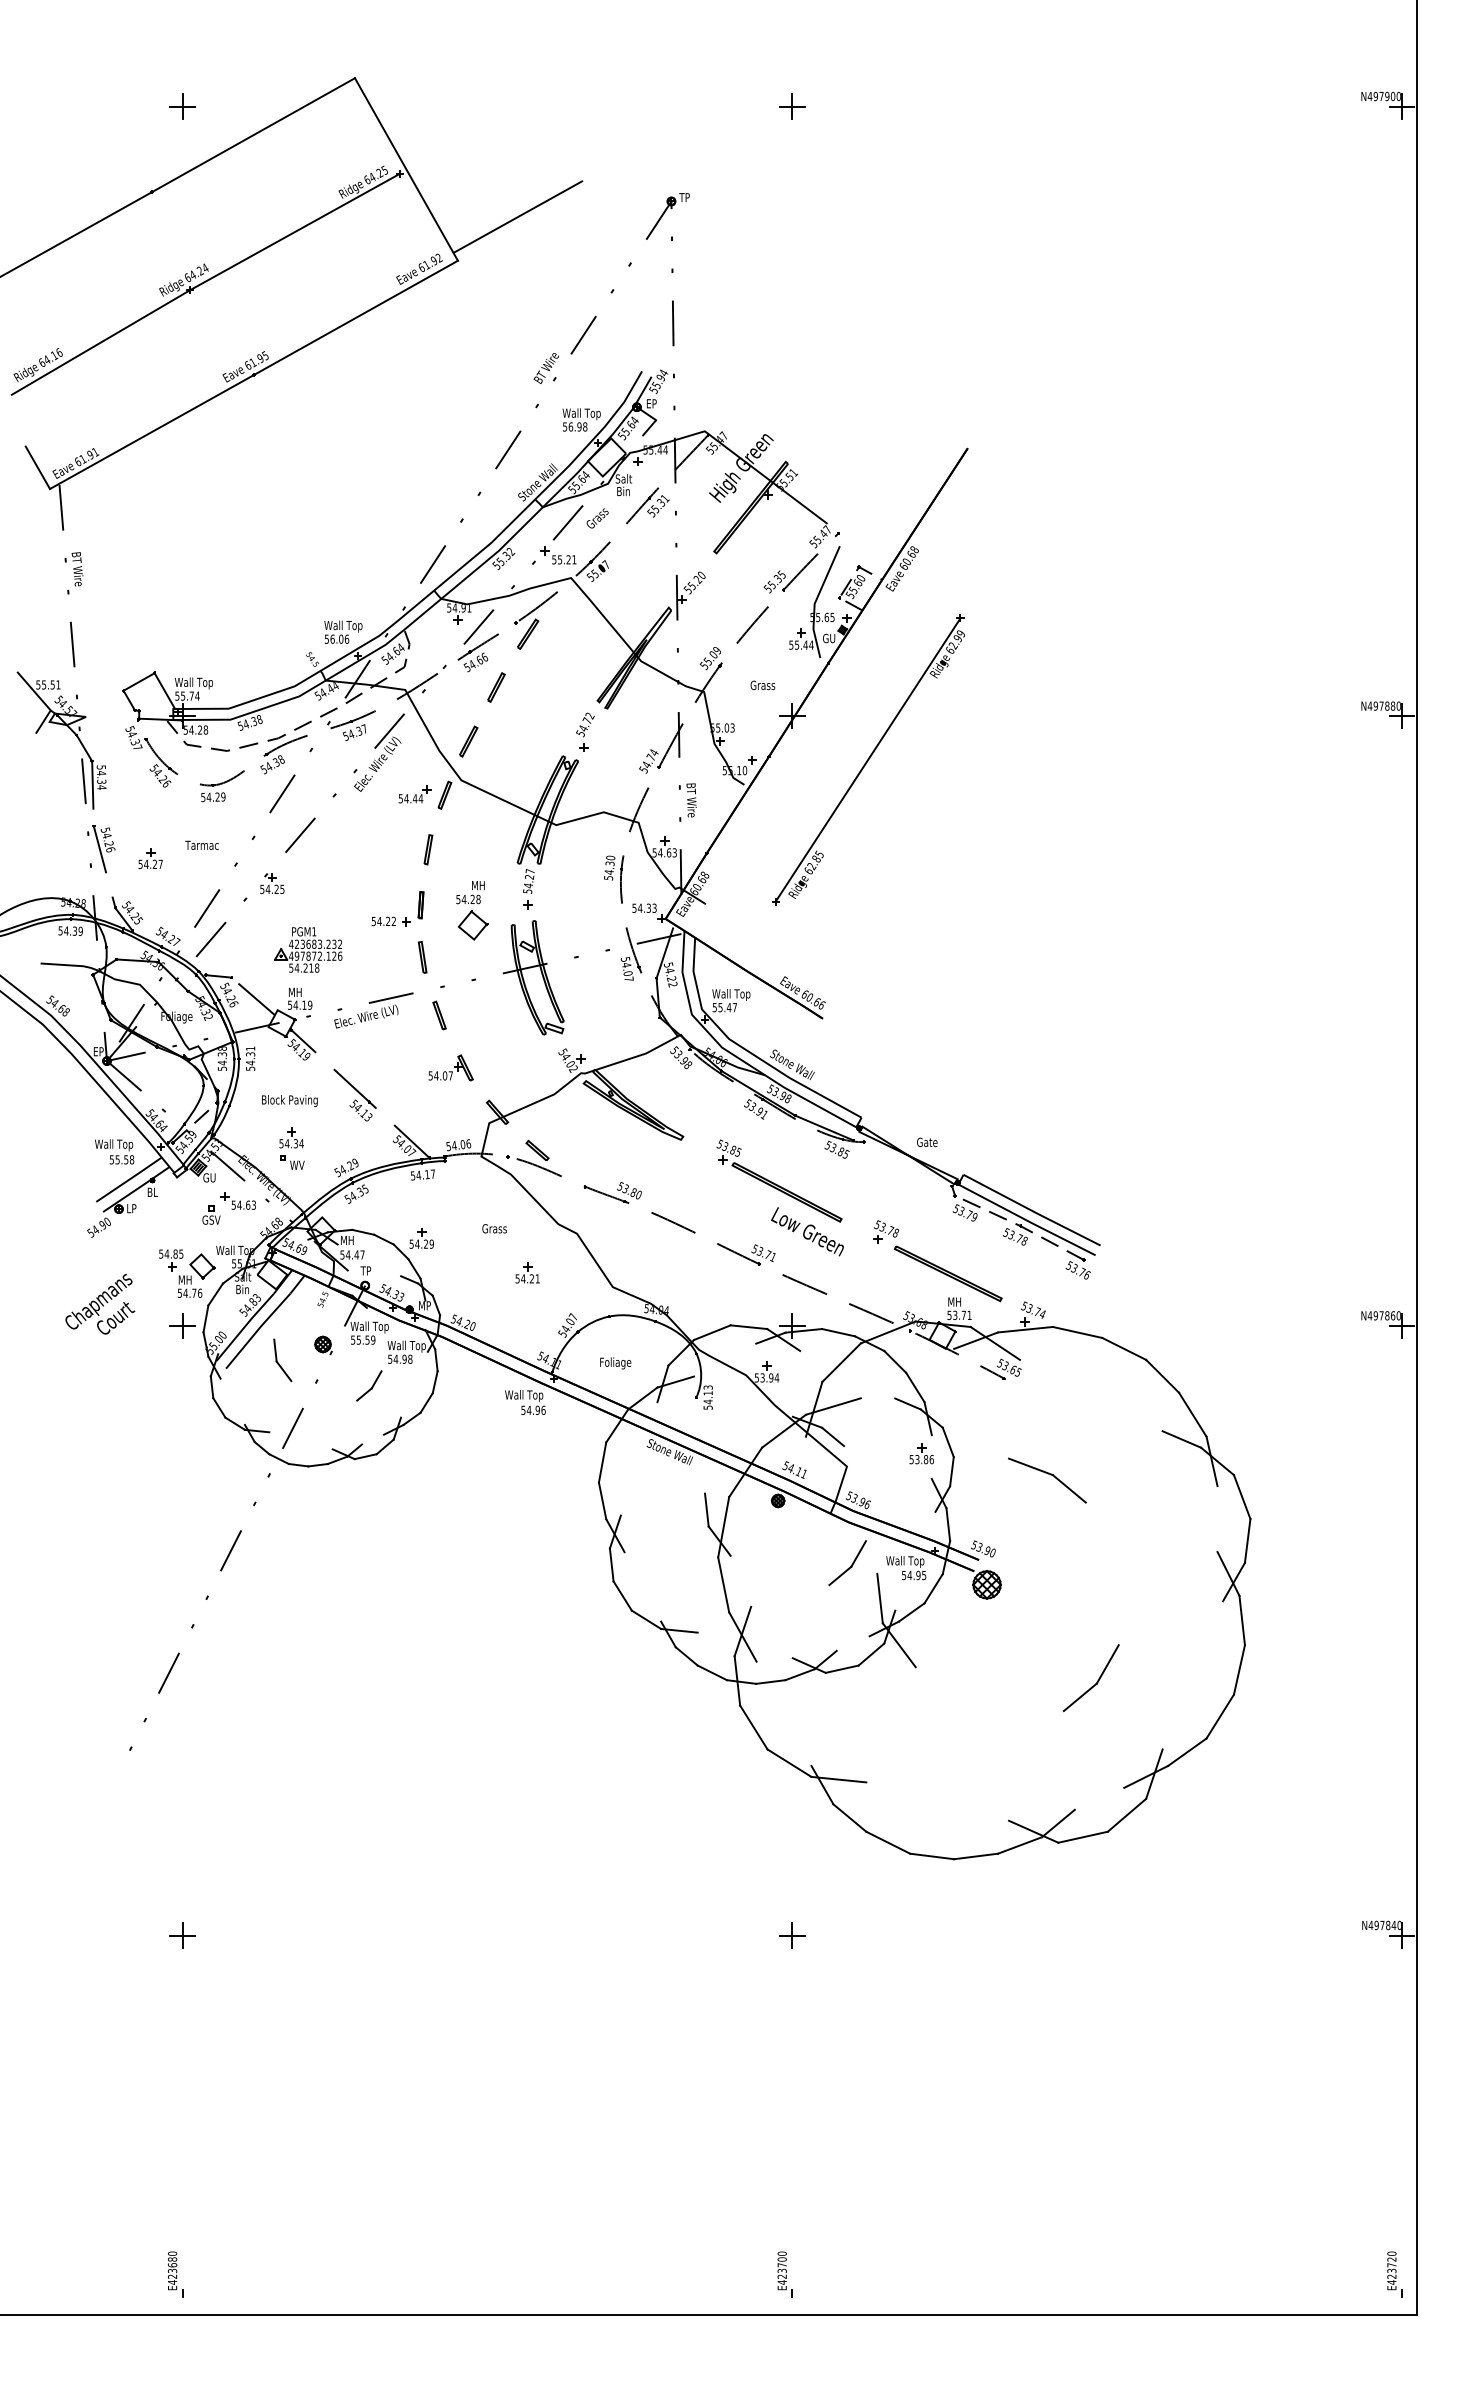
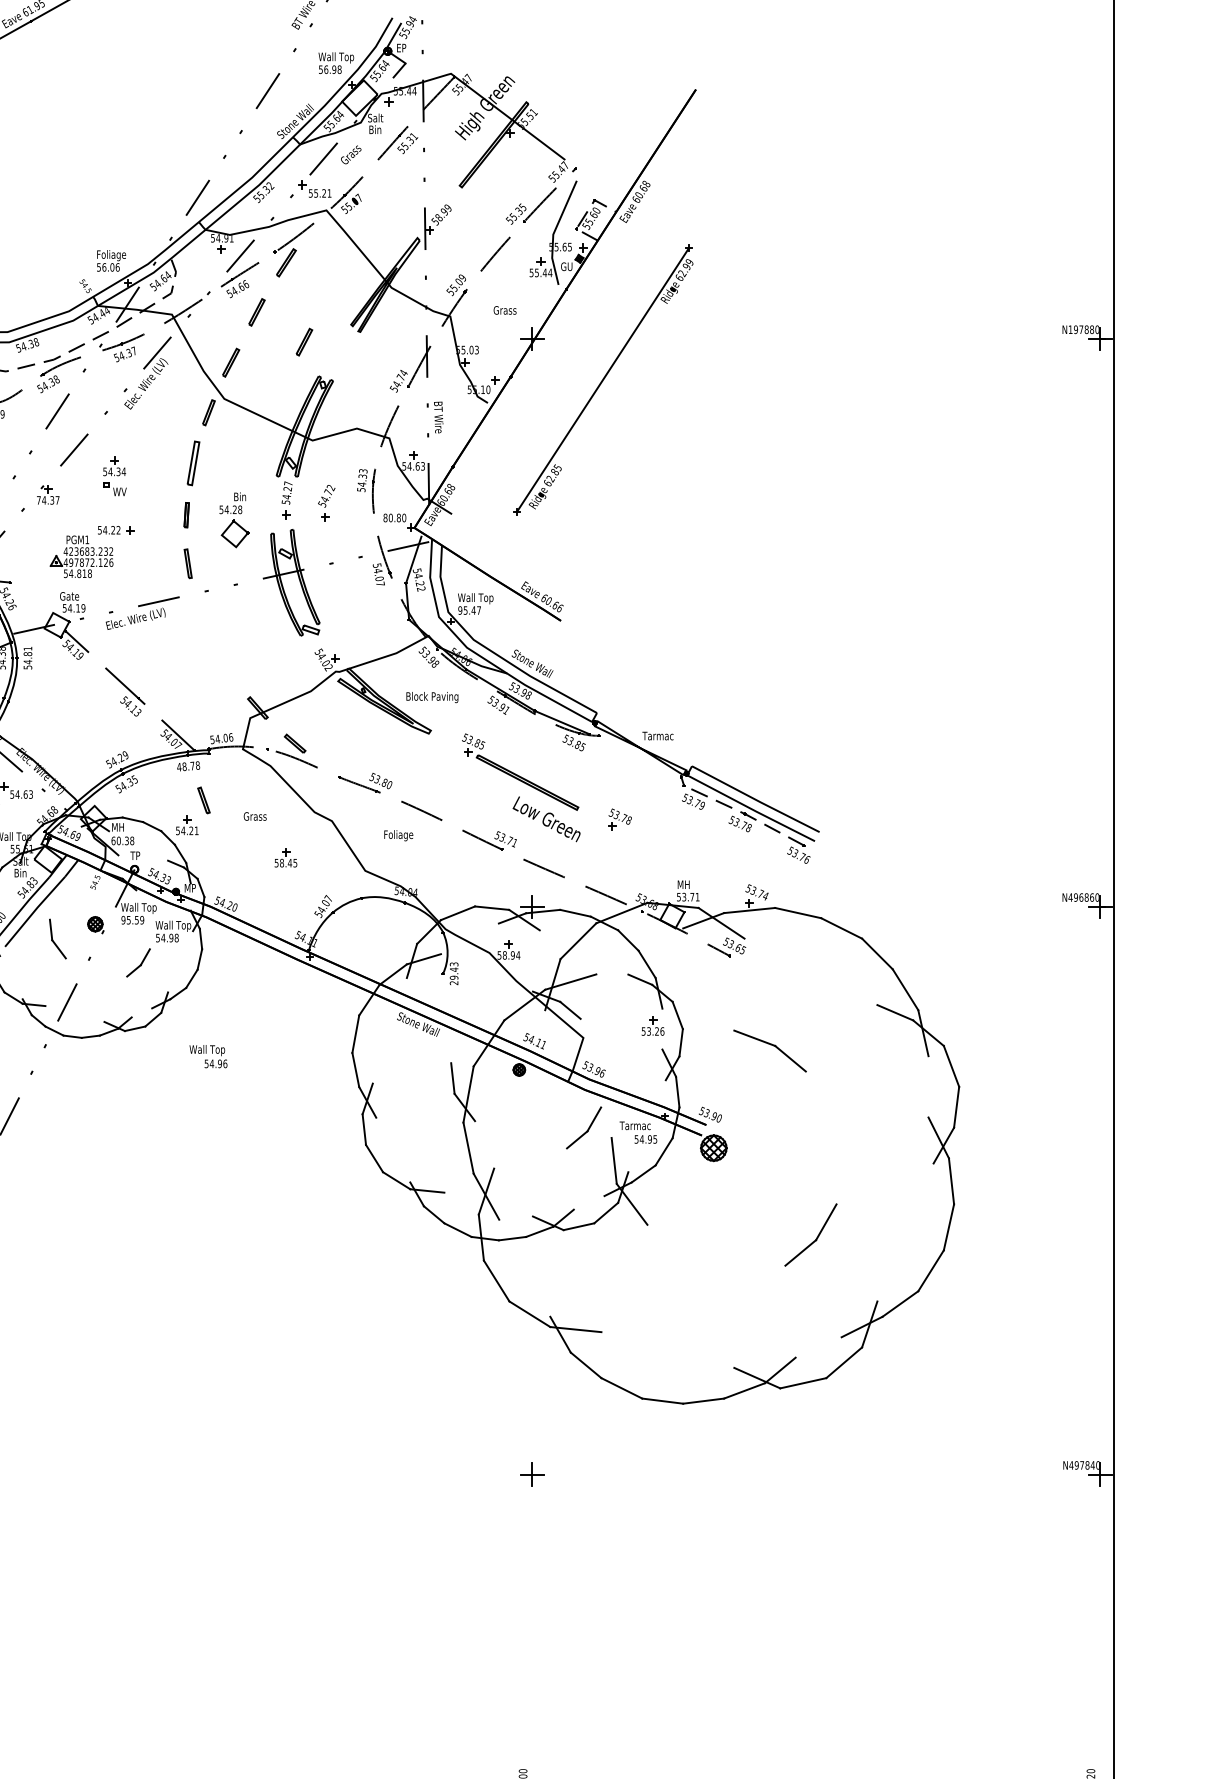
text: (696, 581) -> (443, 213), 55.20 -> 58.99
text: (343, 626) -> (114, 255), Wall Top -> Foliage
text: (1369, 705) -> (1070, 329), N497880 -> N197880
part: (547, 719) -> (304, 342), added
part: (585, 731) -> (326, 502), moved
part: (414, 794) -> (180, 412), removed
part: (428, 849) -> (193, 463), size x1.6
text: (610, 857) -> (363, 470), 54.30 -> 54.33
text: (478, 885) -> (240, 496), MH -> Bin
text: (272, 889) -> (48, 500), 54.25 -> 74.37
text: (644, 907) -> (394, 517), 54.33 -> 80.80
part: (390, 921) -> (115, 530), moved
text: (305, 967) -> (79, 573), 54.218 -> 54.818
text: (295, 992) -> (69, 596), MH -> Gate
line: (252, 996) -> (29, 600), removed
text: (714, 1007) -> (460, 610), 55.47 -> 95.47
part: (439, 1015) -> (203, 800), moved
text: (250, 1054) -> (27, 654), 54.31 -> 54.81
part: (450, 1067) -> (214, 666), removed
text: (289, 1100) -> (432, 697), moved
text: (926, 1141) -> (657, 735), Gate -> Tarmac
part: (291, 1148) -> (114, 476), moved
text: (422, 1174) -> (188, 765), 54.17 -> 48.78
text: (431, 1243) -> (196, 830), 54.29 -> 54.21
text: (352, 1254) -> (122, 840), 54.47 -> 60.38
part: (947, 1273) -> (677, 858), removed
text: (530, 1278) -> (288, 862), 54.21 -> 58.45
text: (1381, 1315) -> (1081, 897), N497860 -> N496860
text: (353, 1339) -> (123, 919), 55.59 -> 95.59
text: (615, 1363) -> (398, 835), moved
text: (762, 1377) -> (504, 955), 53.94 -> 58.94
text: (707, 1400) -> (453, 976), 54.13 -> 29.43
text: (525, 1402) -> (208, 1056), moved
text: (925, 1459) -> (656, 1031), 53.86 -> 53.26
text: (904, 1561) -> (636, 1126), Wall Top -> Tarmac

